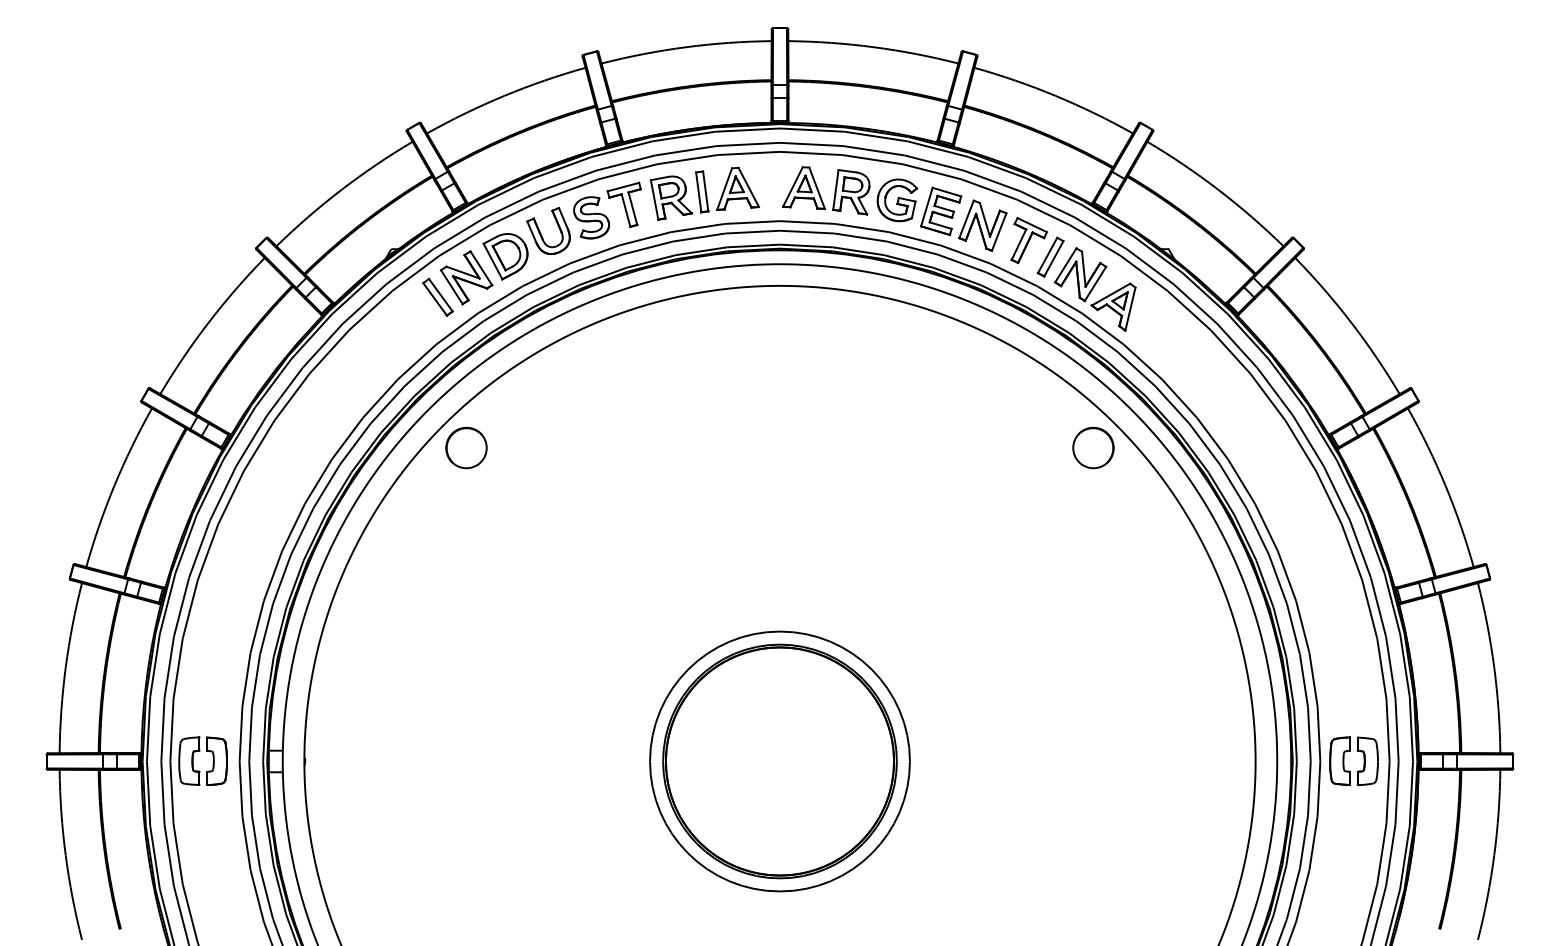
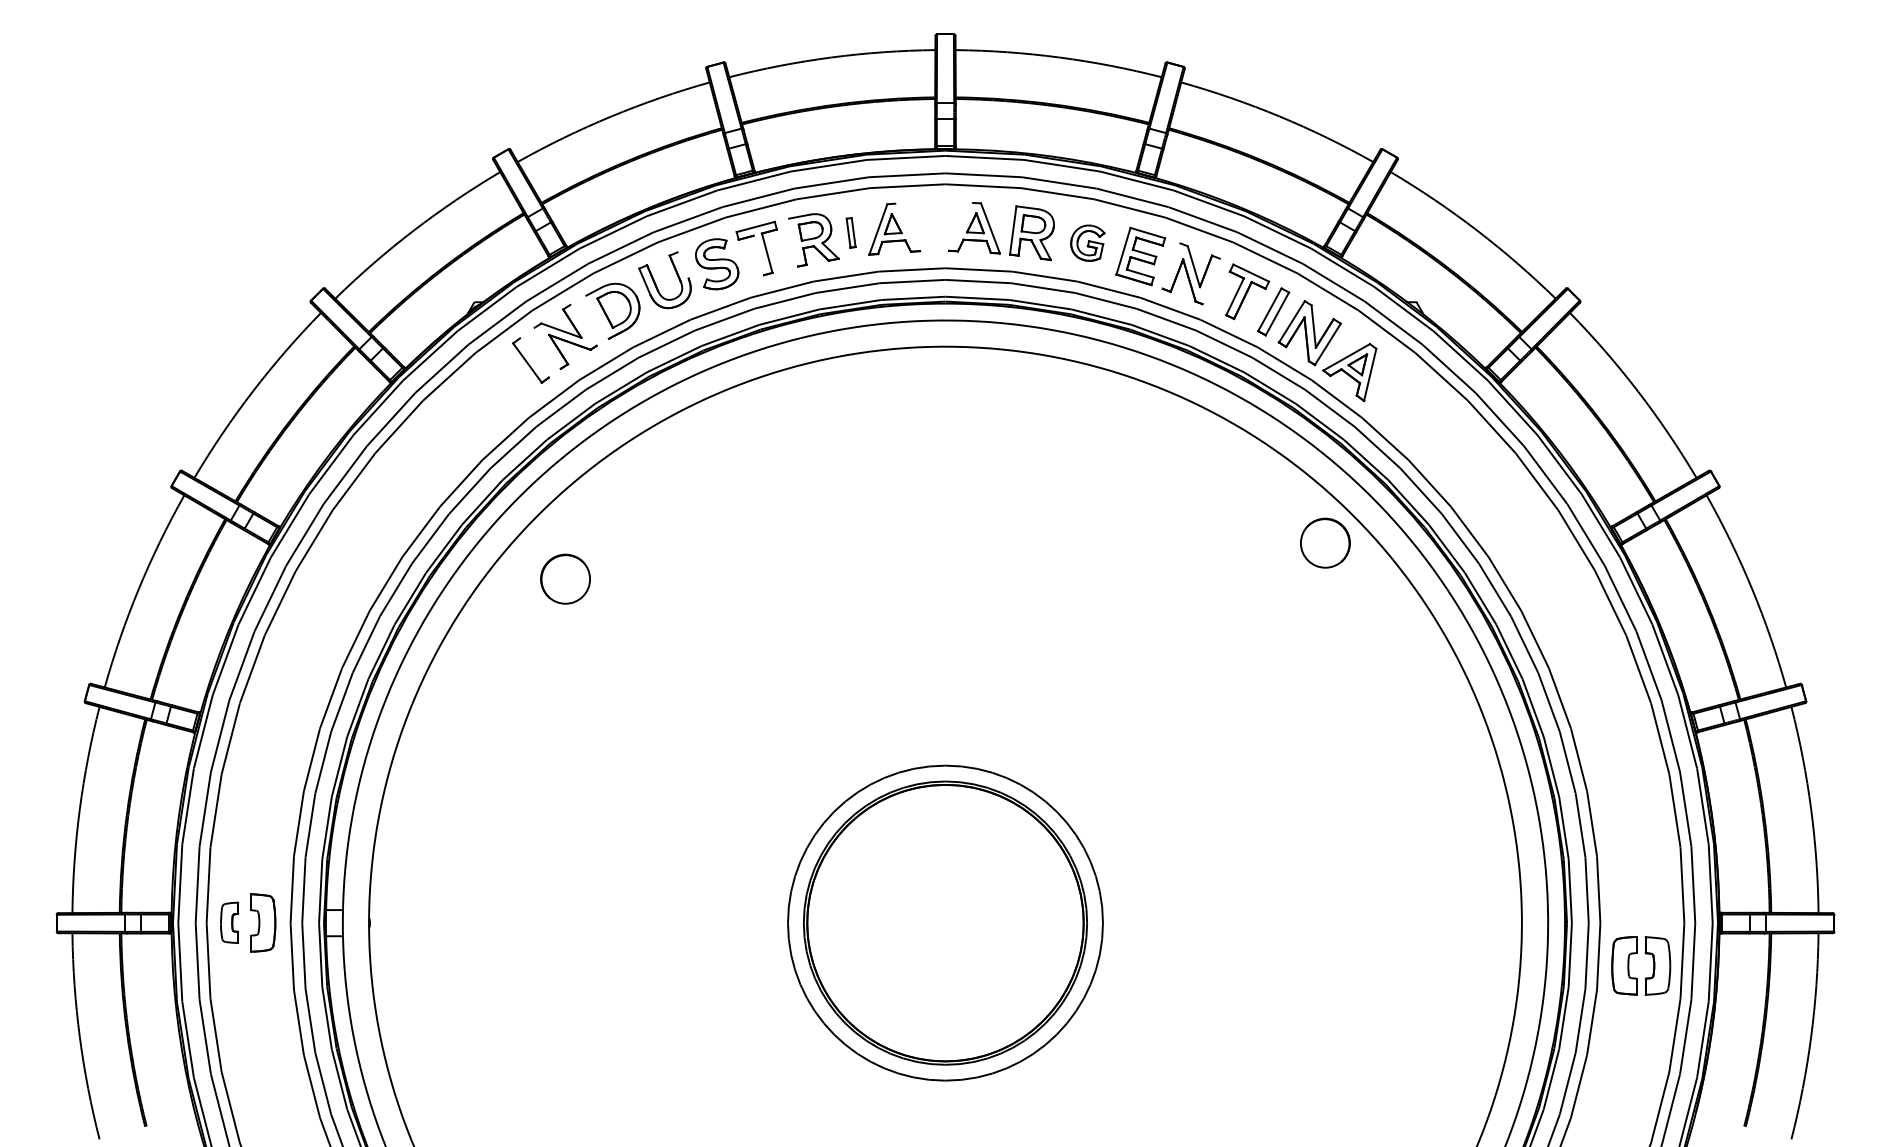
line: (793, 186) -> (961, 226), removed
line: (748, 187) -> (907, 227), removed
part: (701, 191) -> (850, 232), size x0.6
line: (654, 199) -> (793, 242), removed
part: (897, 200) -> (1087, 243), size x0.7
line: (625, 210) -> (758, 255), removed
line: (562, 218) -> (682, 264), removed
line: (966, 218) -> (1171, 265), removed
line: (998, 232) -> (1210, 281), removed
line: (492, 260) -> (597, 316), removed
line: (481, 267) -> (583, 324), removed
line: (451, 286) -> (547, 347), removed
line: (440, 294) -> (534, 357), removed
circle: (466, 447) -> (565, 578), moved
part: (1357, 751) -> (1645, 954), moved
part: (189, 760) -> (229, 922), size x0.7

